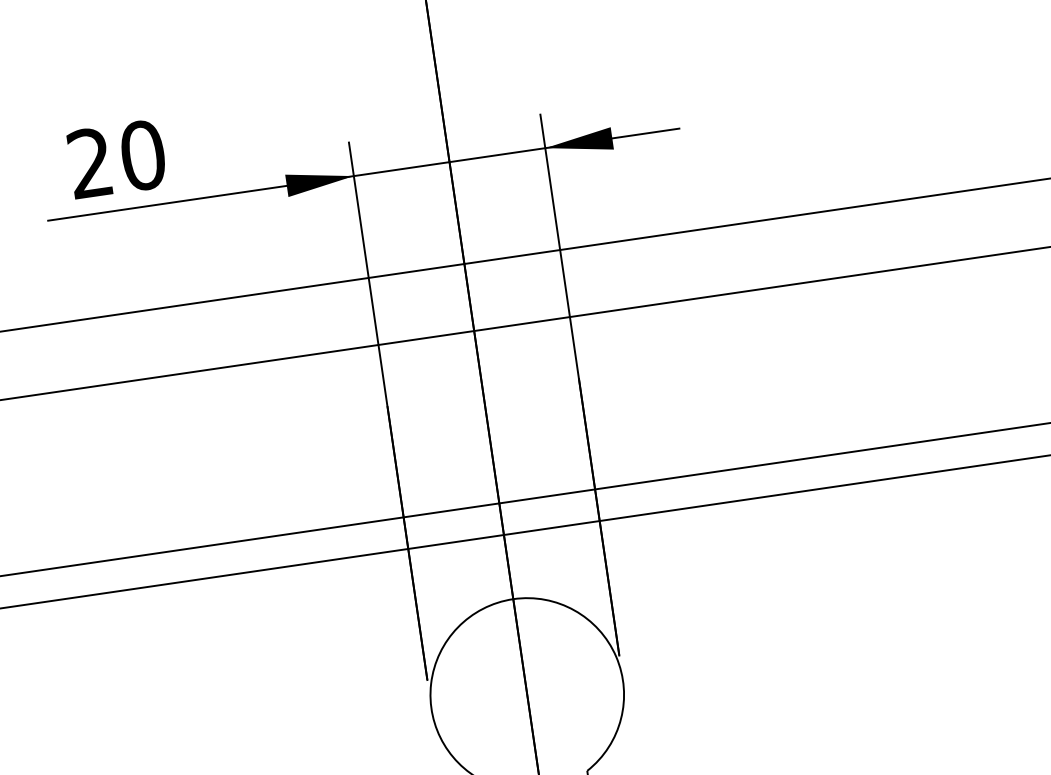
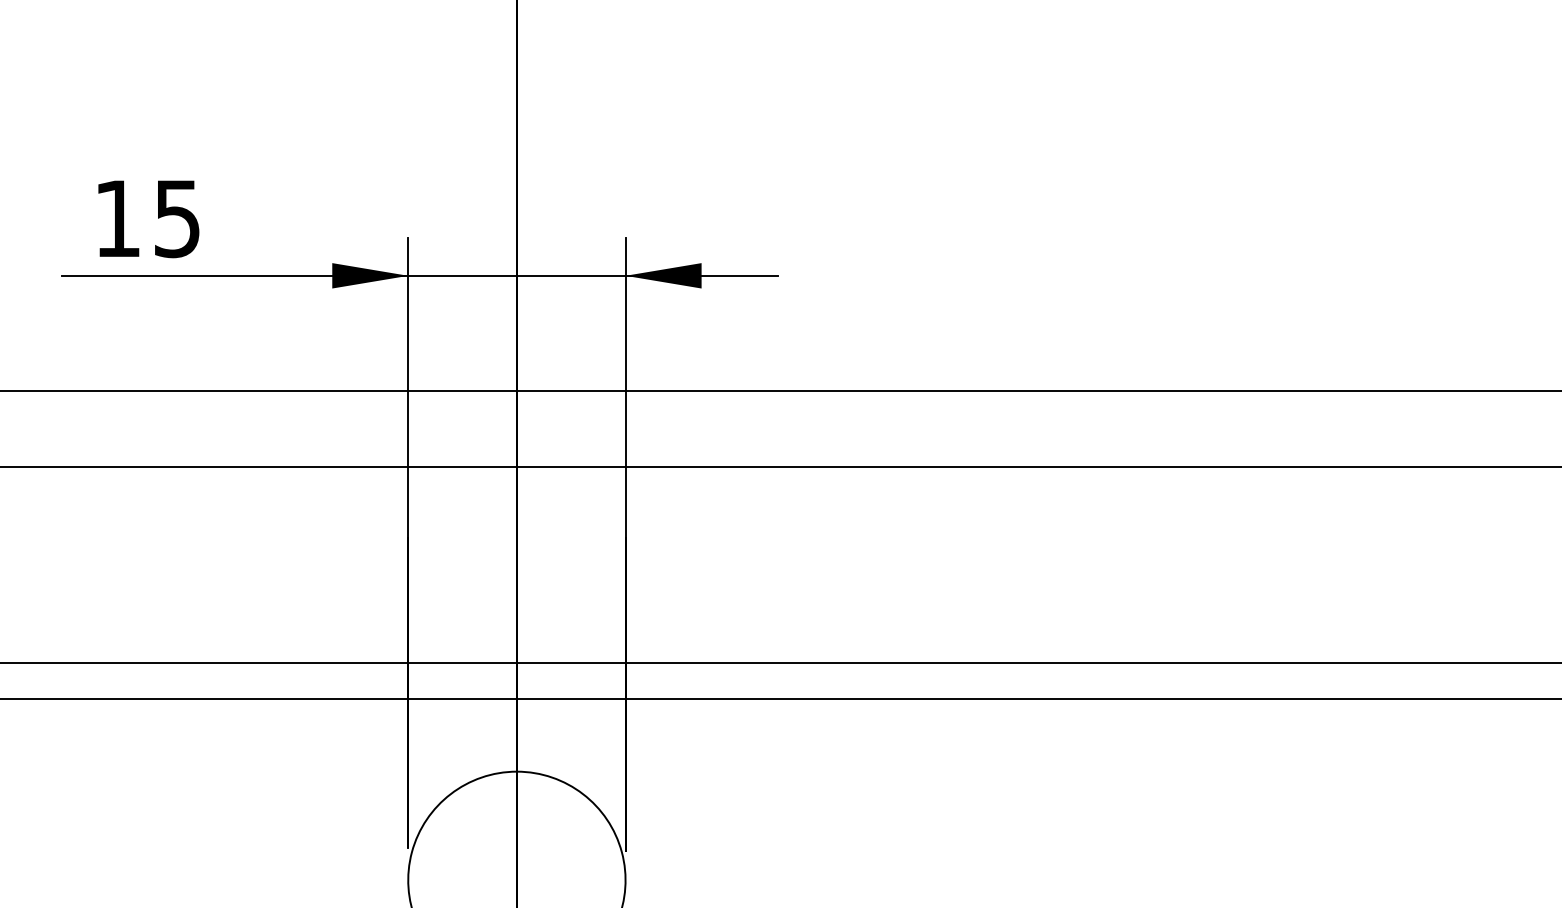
text: (117, 158) -> (148, 218), 20 -> 15

